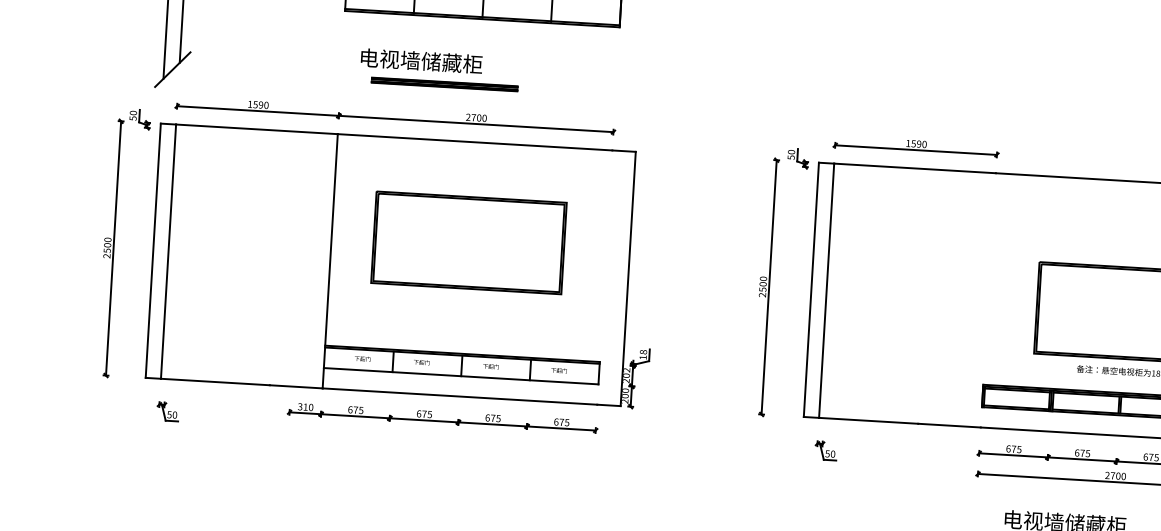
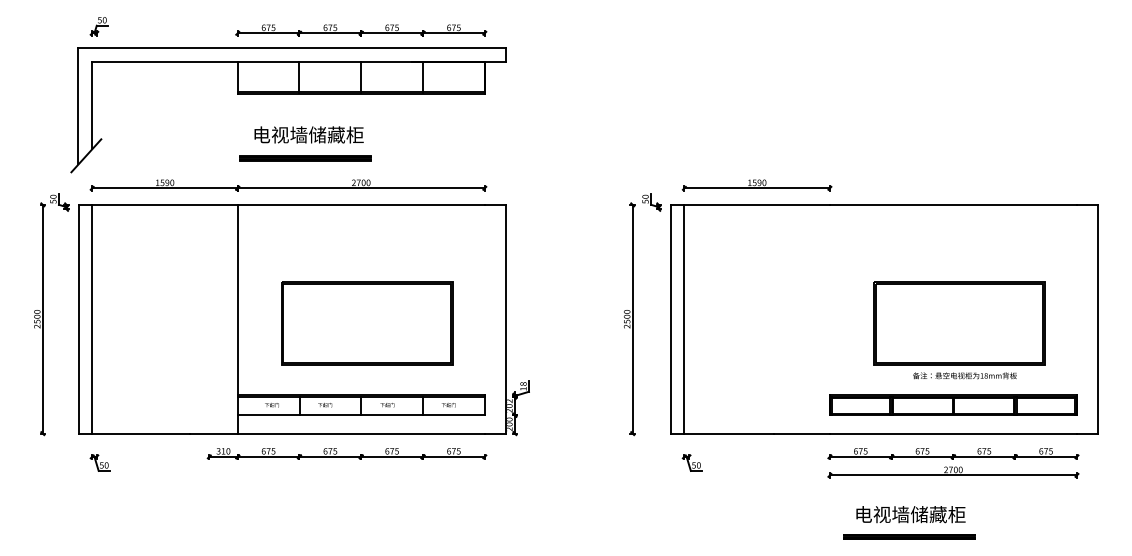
part: (444, 84) -> (305, 158), moved
part: (469, 243) -> (367, 323), moved

